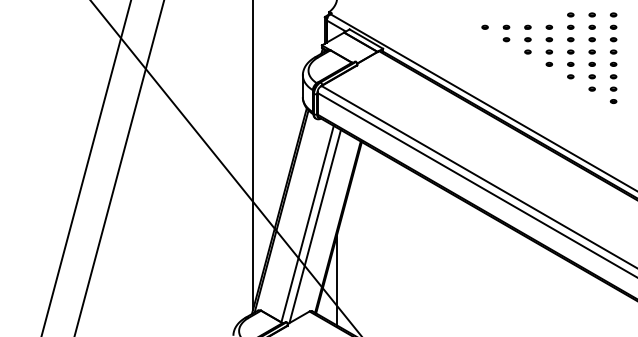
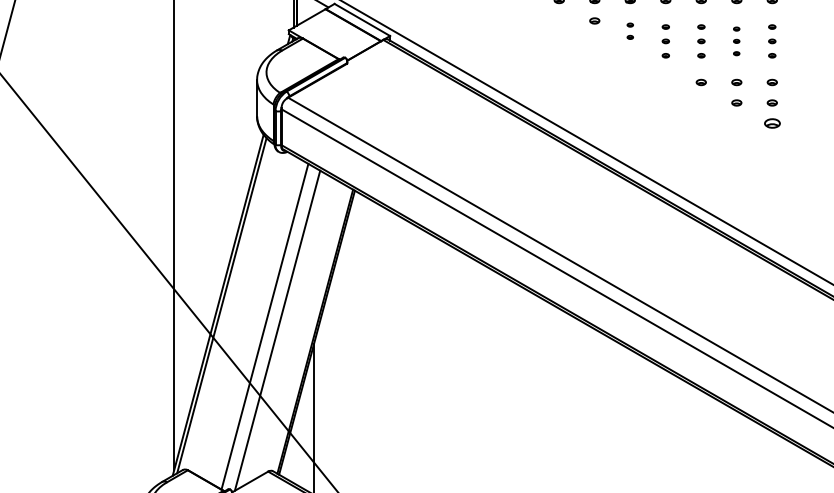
part: (527, 45) -> (629, 30), size x0.6
part: (549, 51) -> (666, 40), size x0.7
part: (570, 51) -> (700, 40), size x0.7
part: (591, 51) -> (735, 40), size x0.6
part: (613, 51) -> (772, 40), size x0.7
part: (613, 101) -> (772, 123), size x1.6

